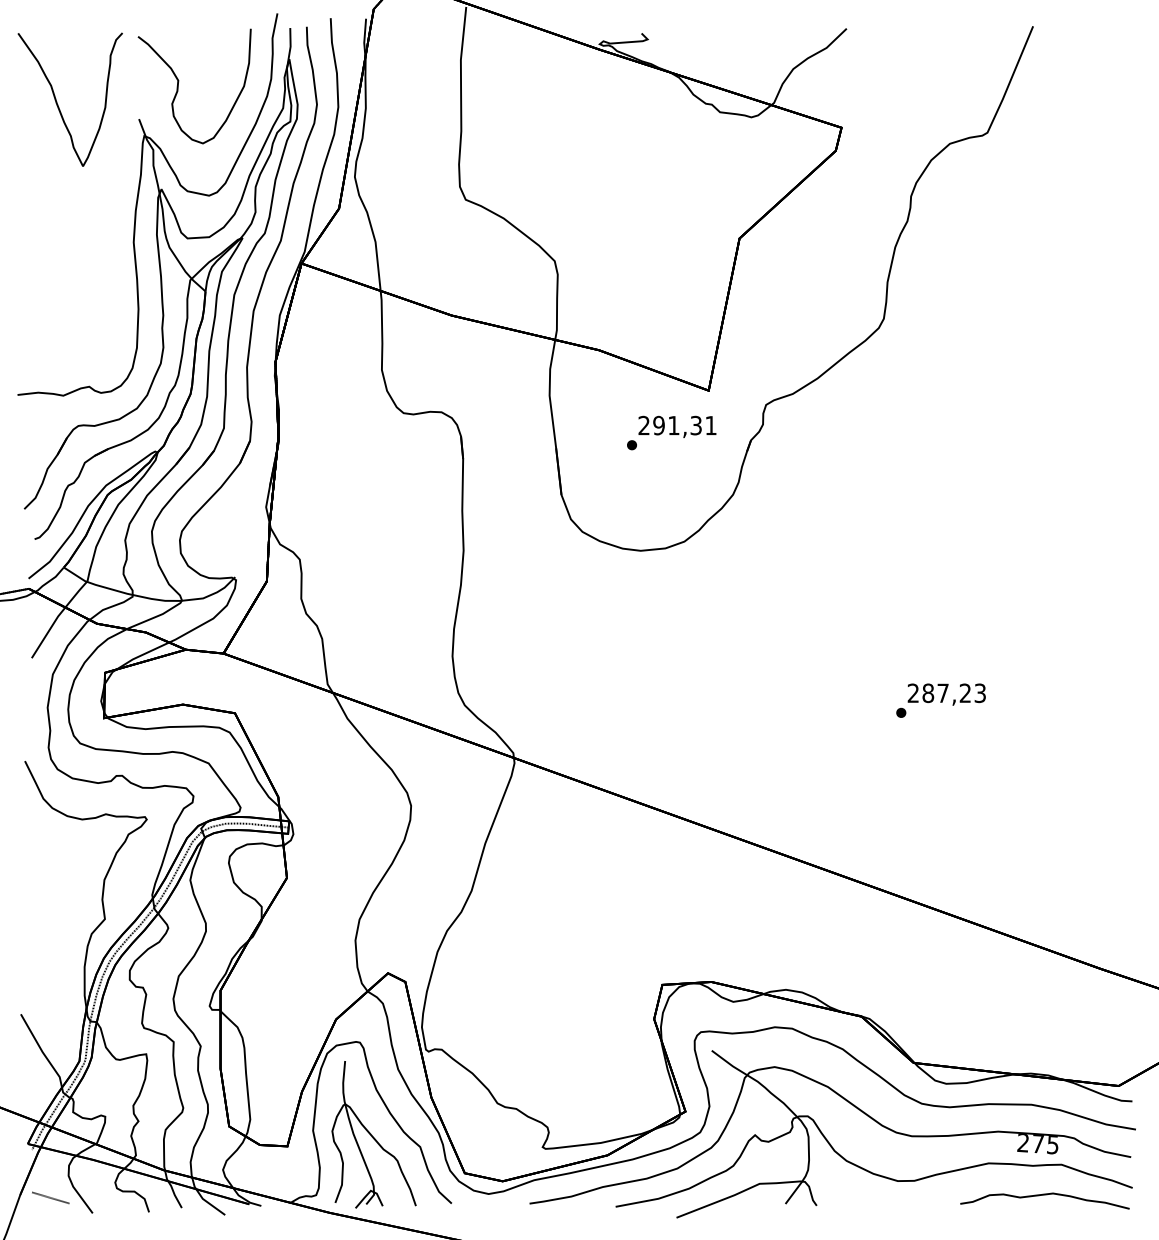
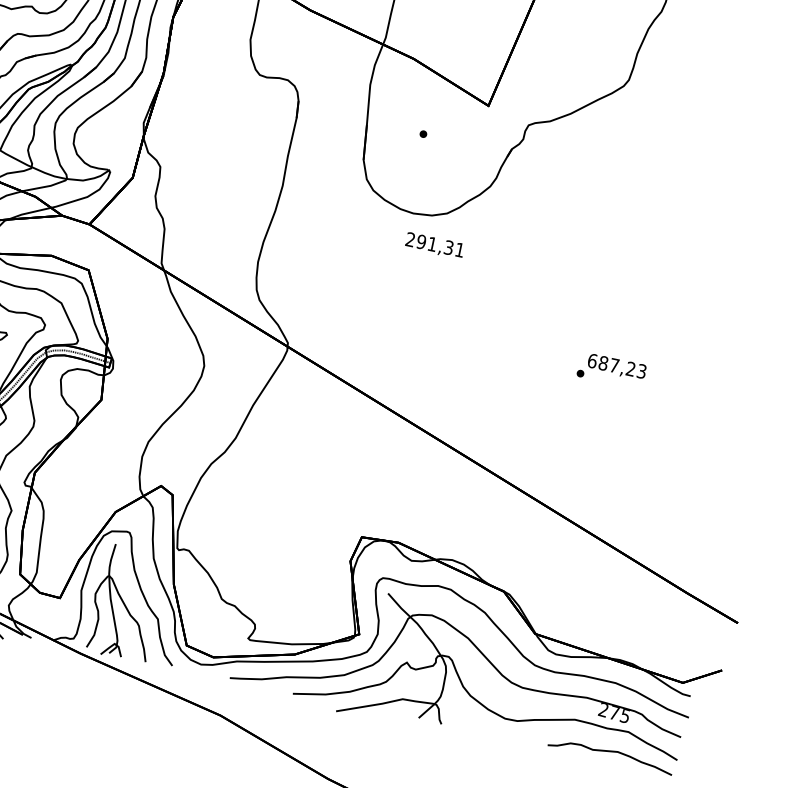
text: (677, 426) -> (435, 245), moved
text: (913, 693) -> (592, 361), 287,23 -> 687,23

